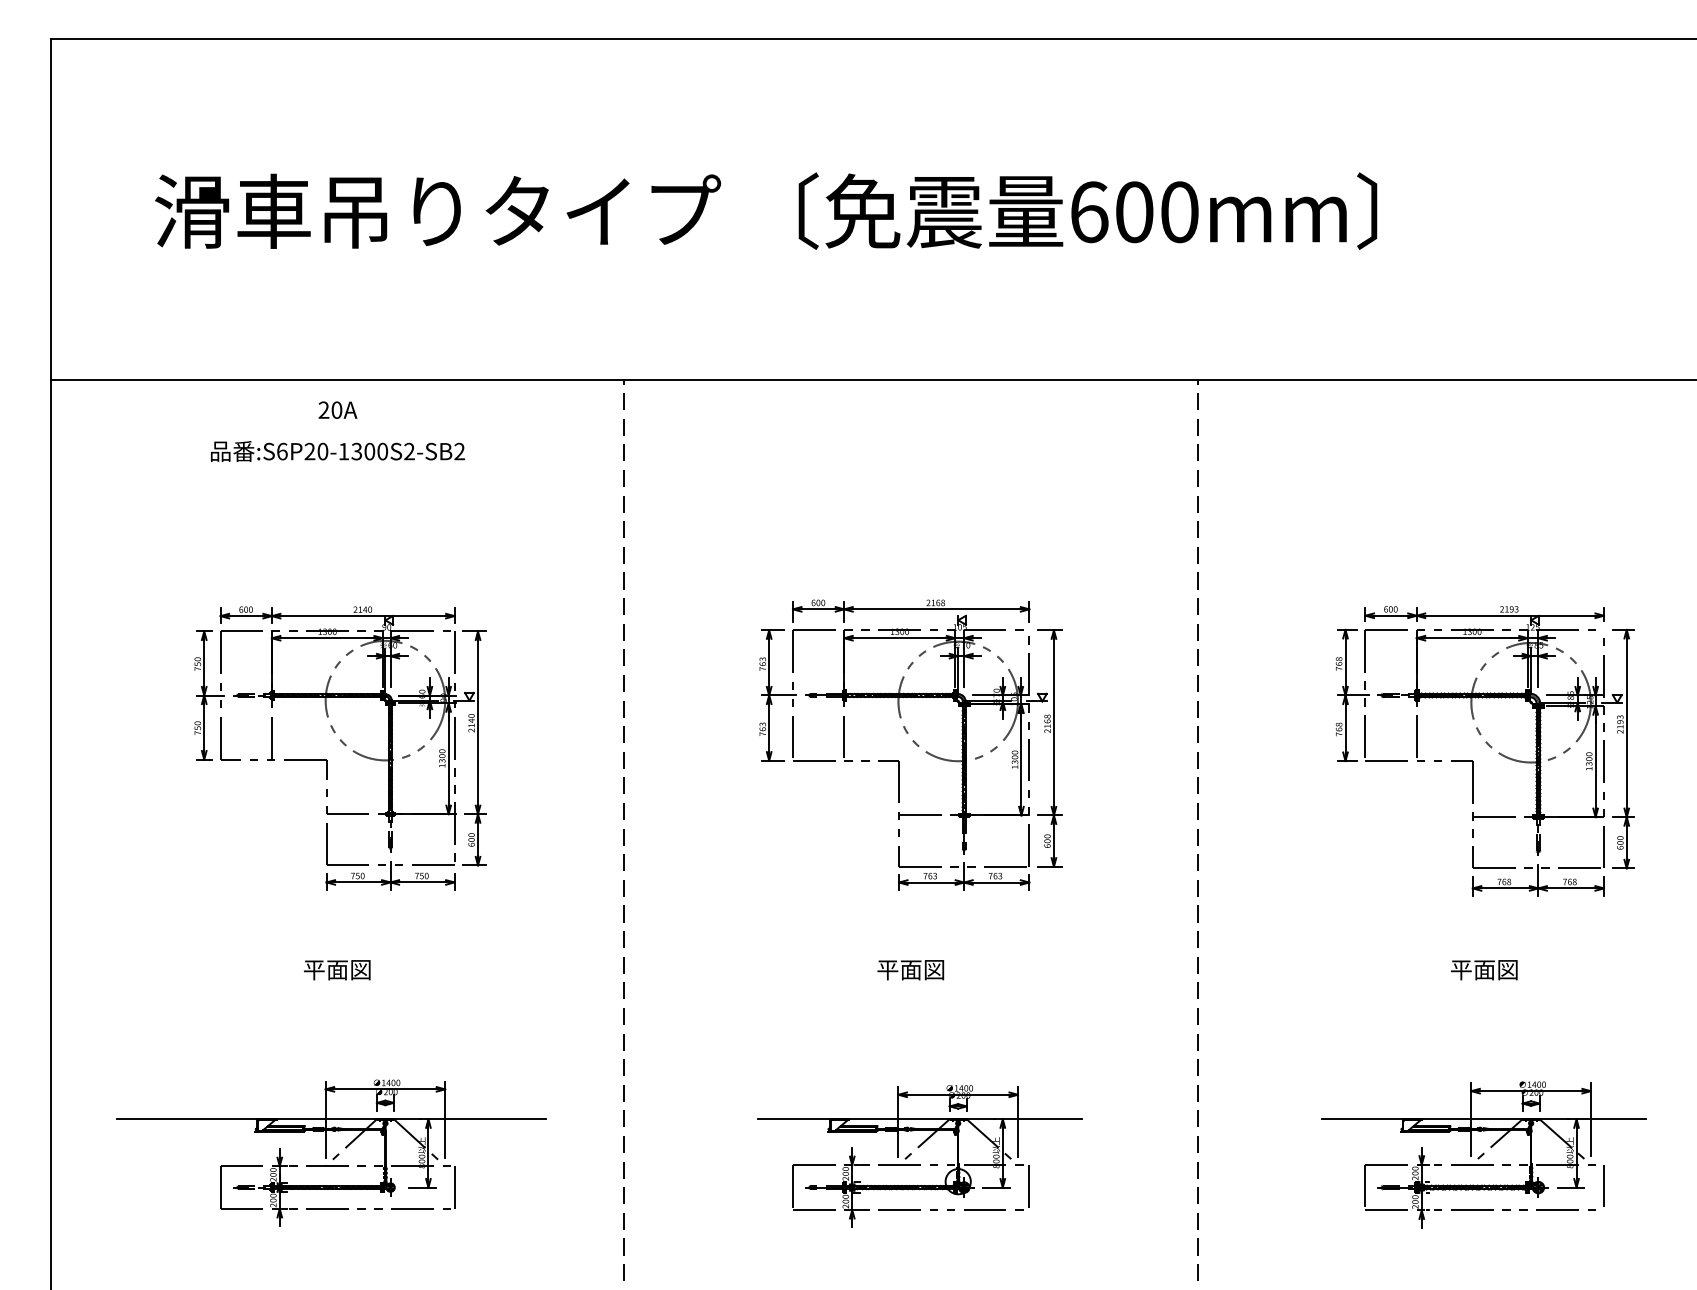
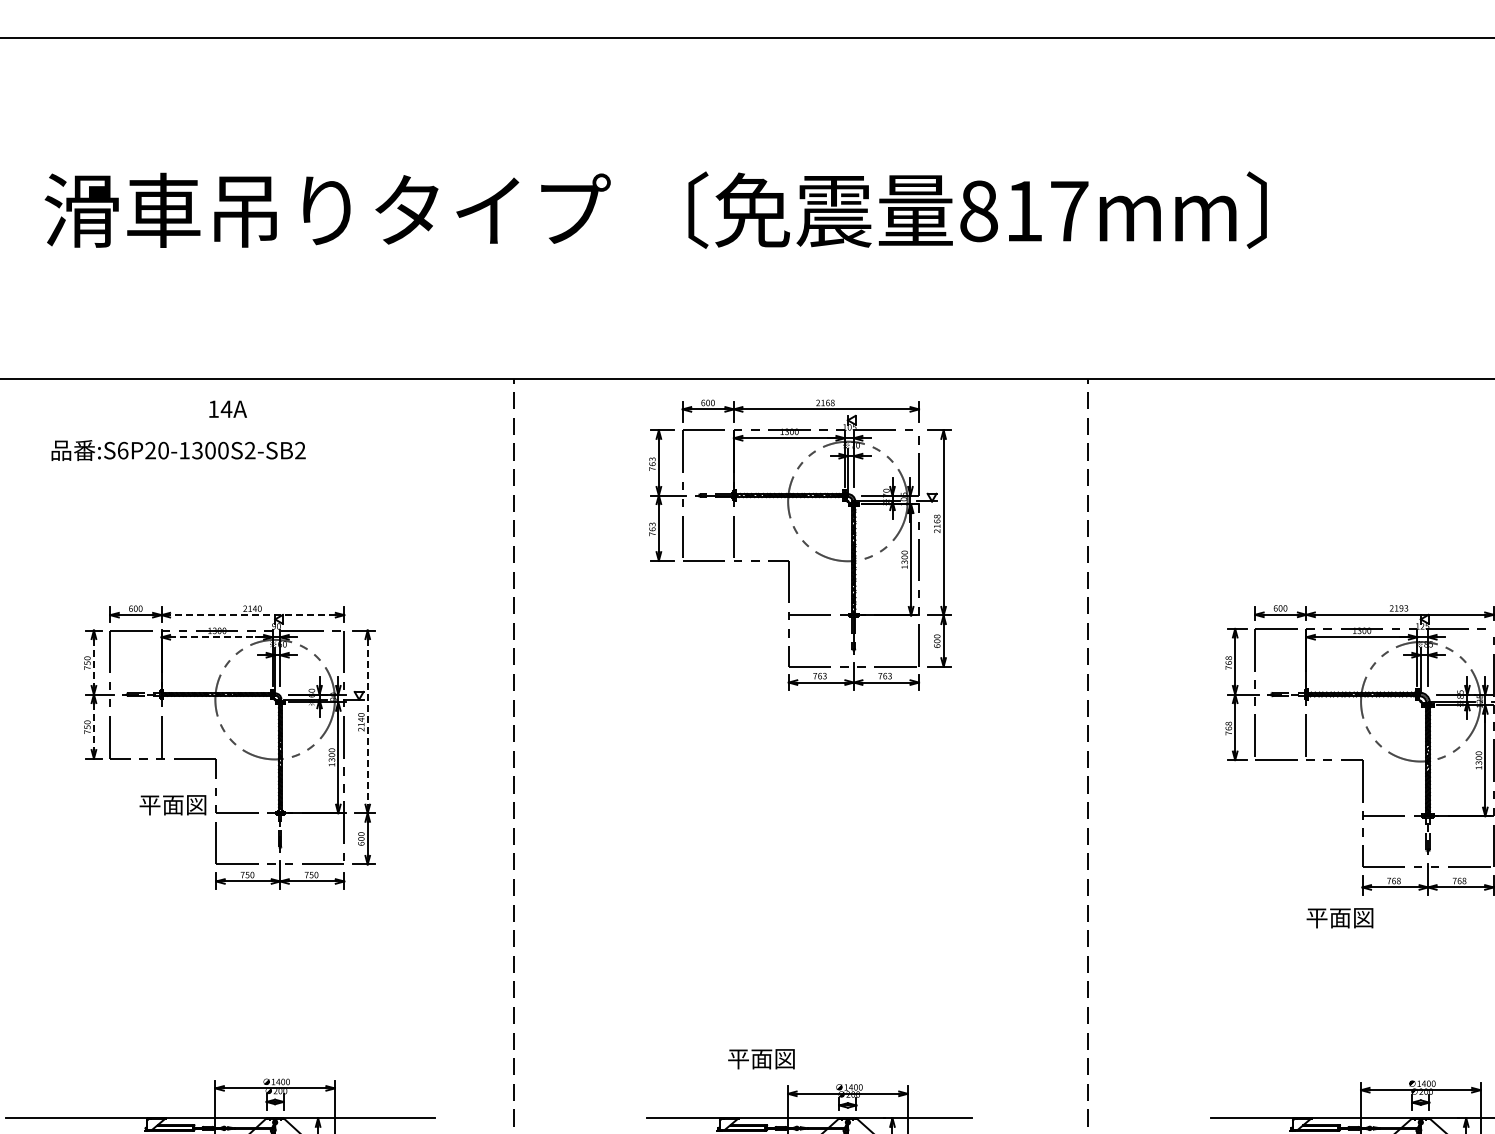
text: (1134, 212) -> (1024, 211), 600mm -> 817mm
text: (330, 409) -> (220, 408), 20A -> 14A
text: (338, 451) -> (179, 450), moved
line: (363, 616) -> (253, 615), solid -> dashed
line: (327, 638) -> (217, 637), solid -> dashed
line: (204, 663) -> (94, 662), solid -> dashed
line: (478, 722) -> (368, 721), solid -> dashed
line: (204, 728) -> (94, 727), solid -> dashed
part: (910, 744) -> (800, 544), moved
text: (337, 970) -> (173, 805), moved
text: (910, 970) -> (761, 1059), moved
text: (1484, 970) -> (1340, 918), moved

